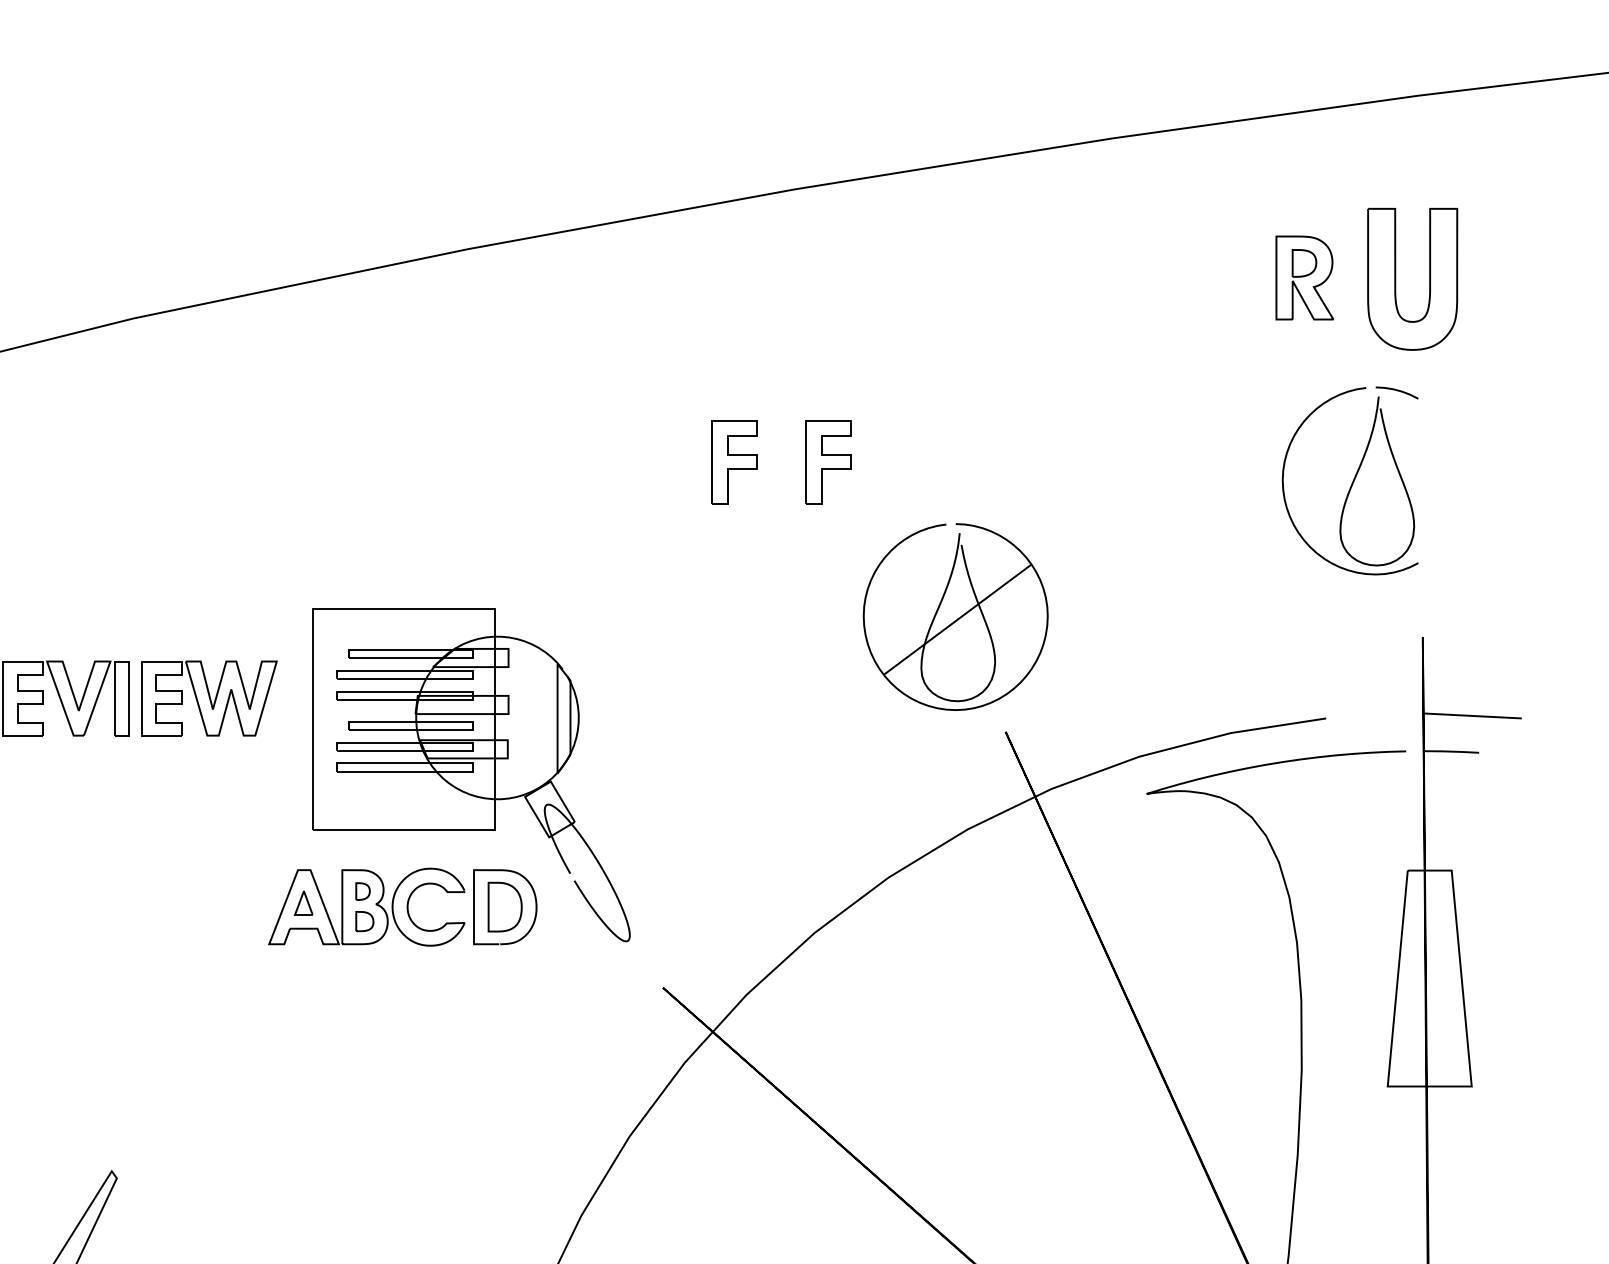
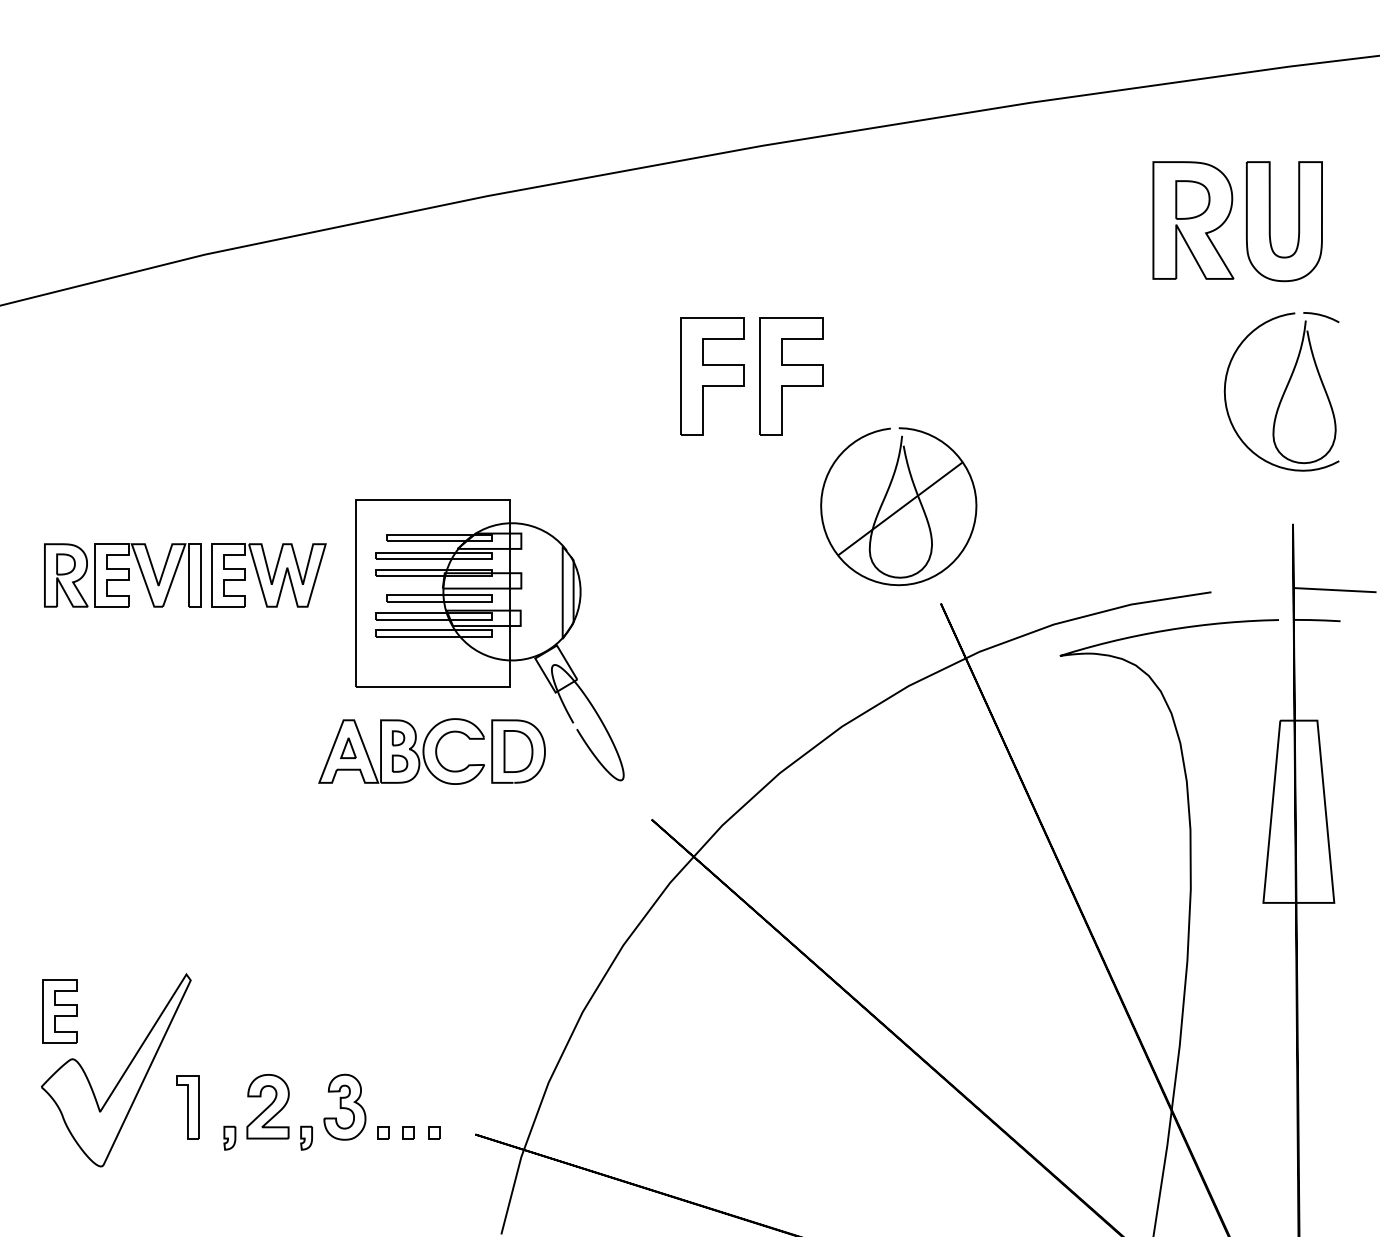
part: (1304, 277) -> (1193, 220), size x1.67
part: (735, 462) -> (712, 376), size x1.67
part: (828, 462) -> (791, 376), size x1.67
part: (1349, 480) -> (1281, 391), moved

